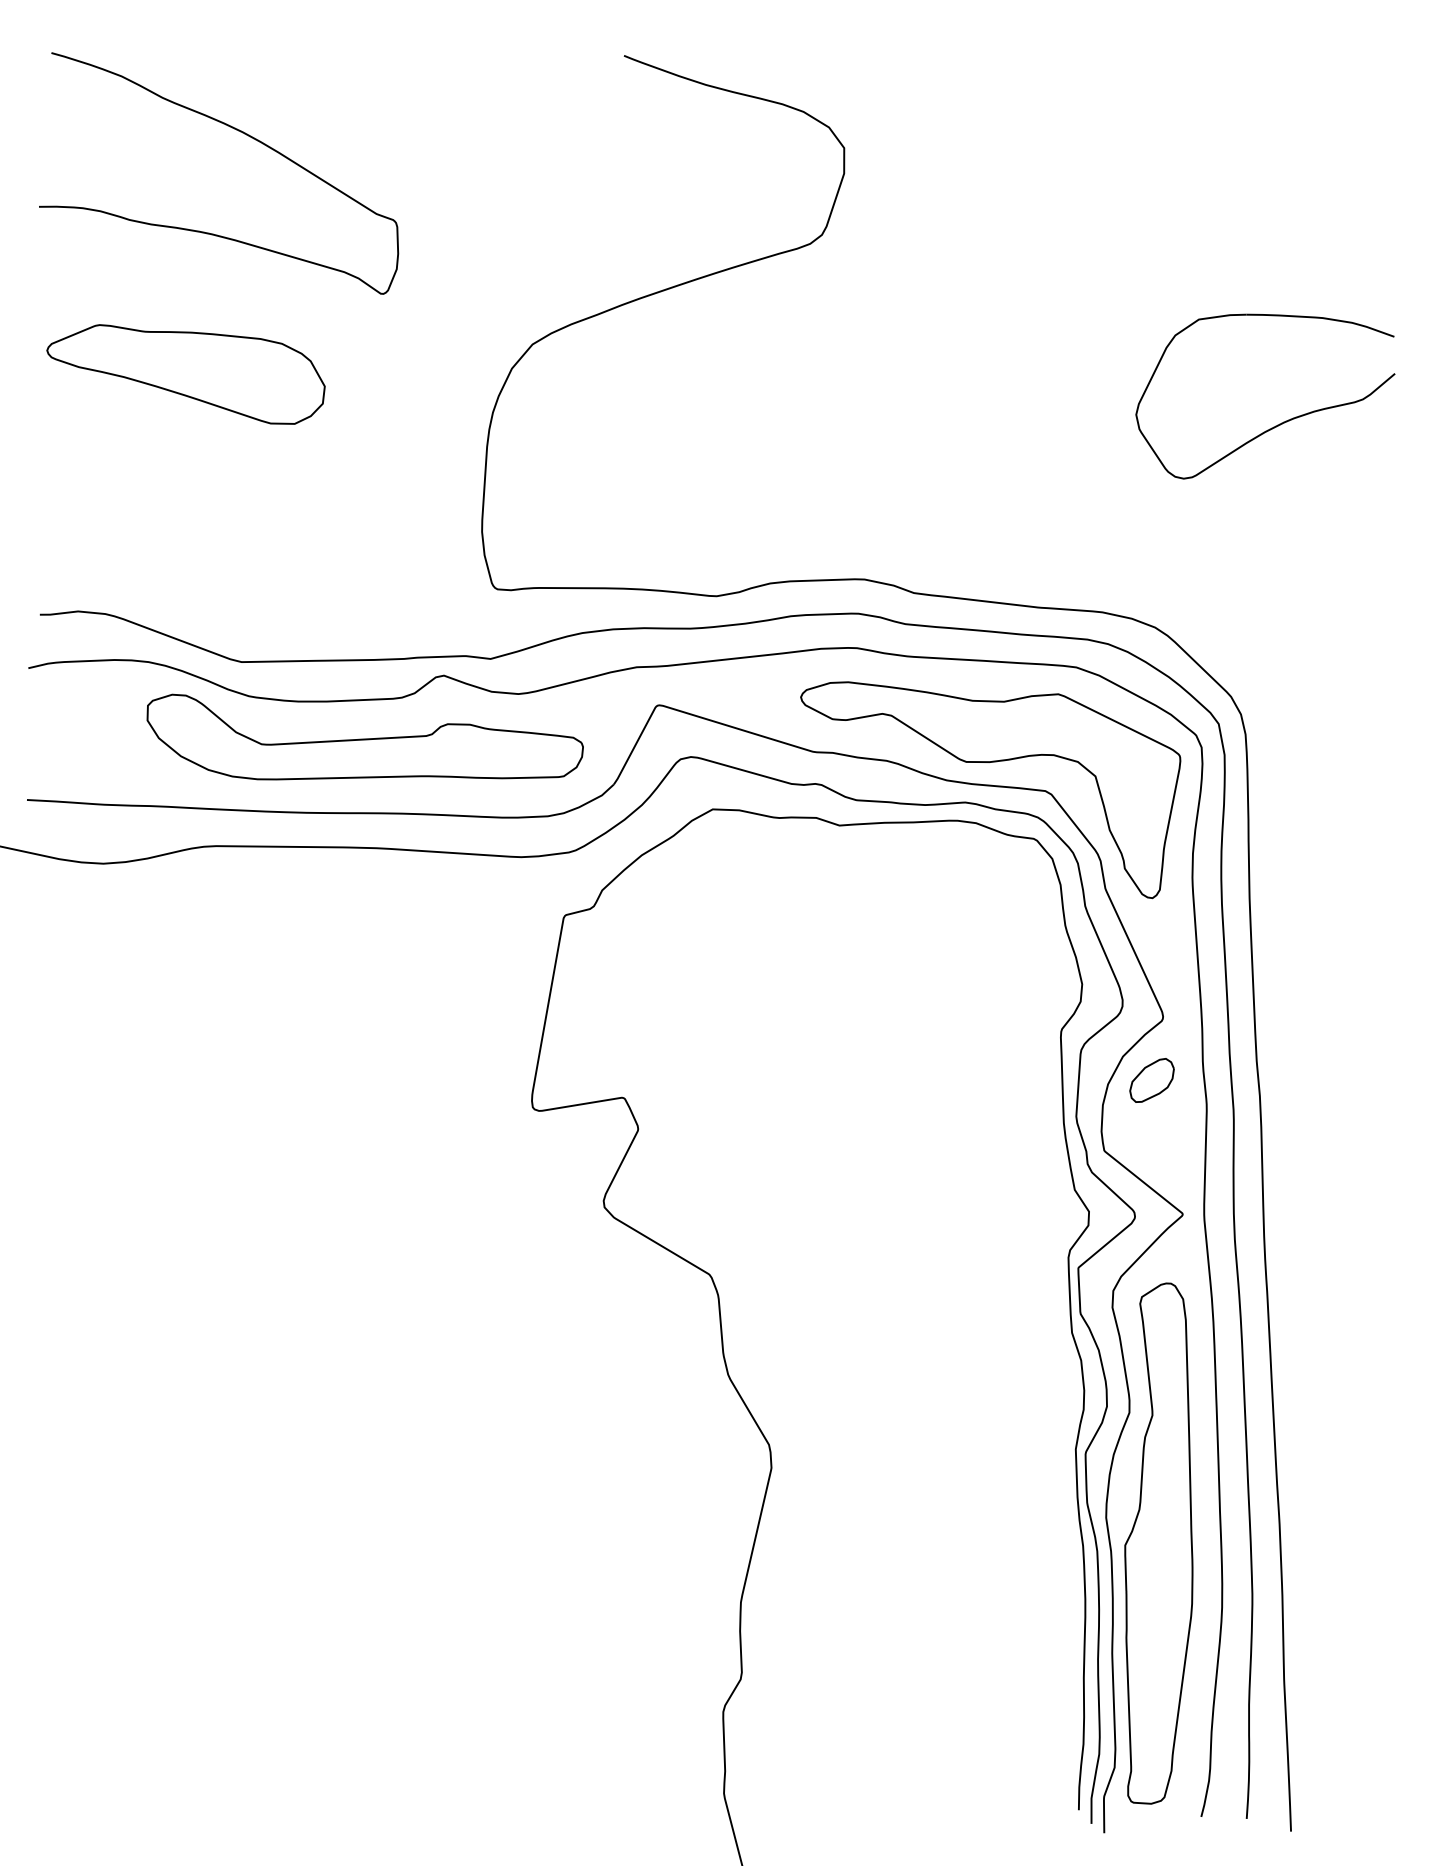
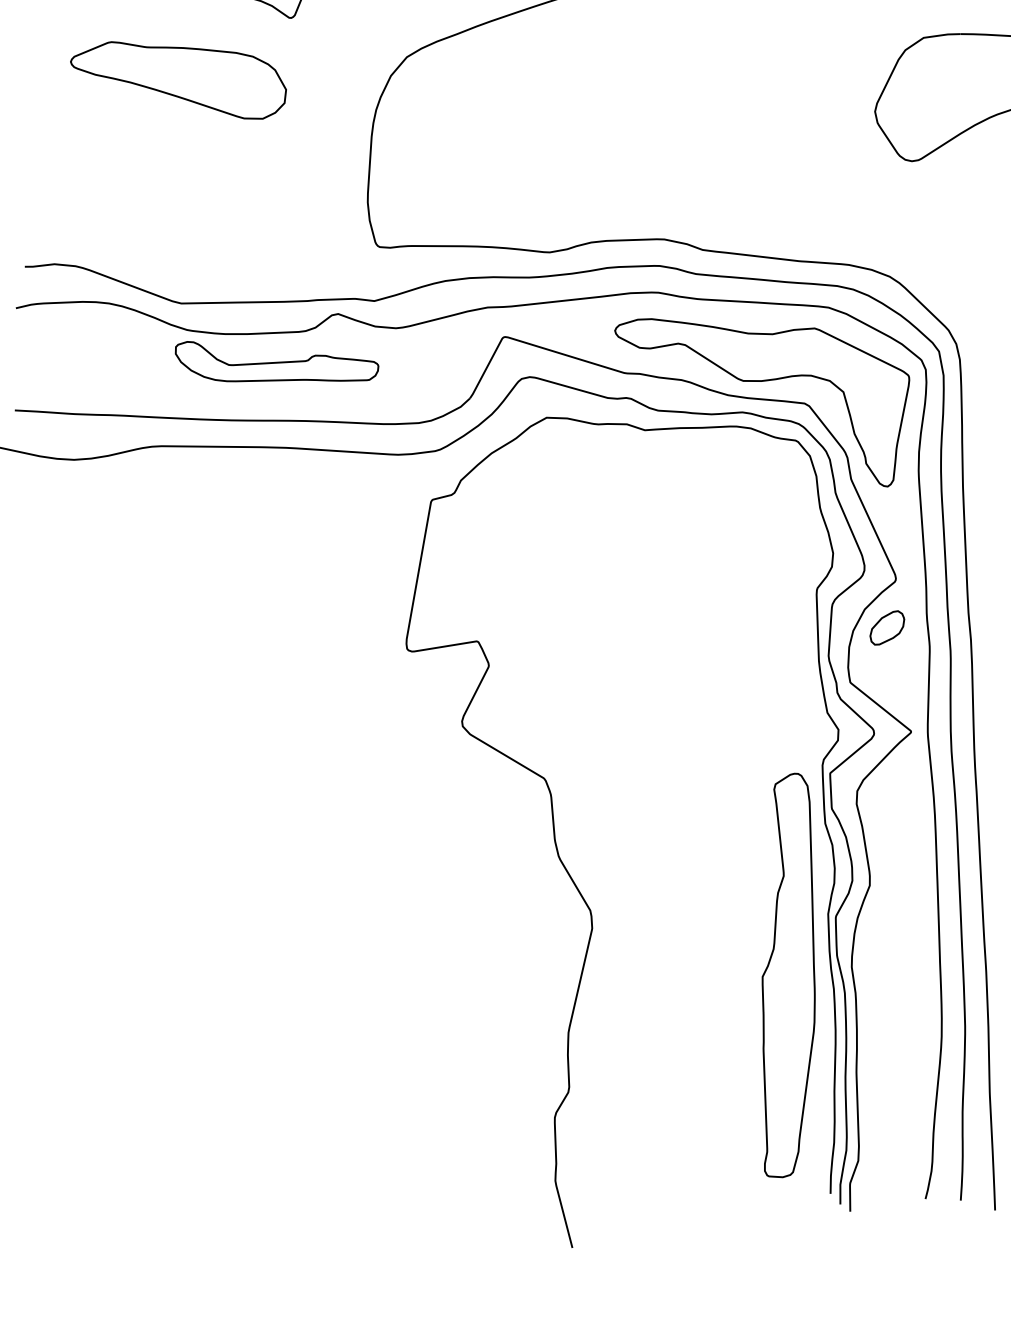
part: (185, 374) -> (178, 80), moved
part: (364, 736) -> (276, 361), size x0.6
part: (1158, 1543) -> (788, 975), moved

